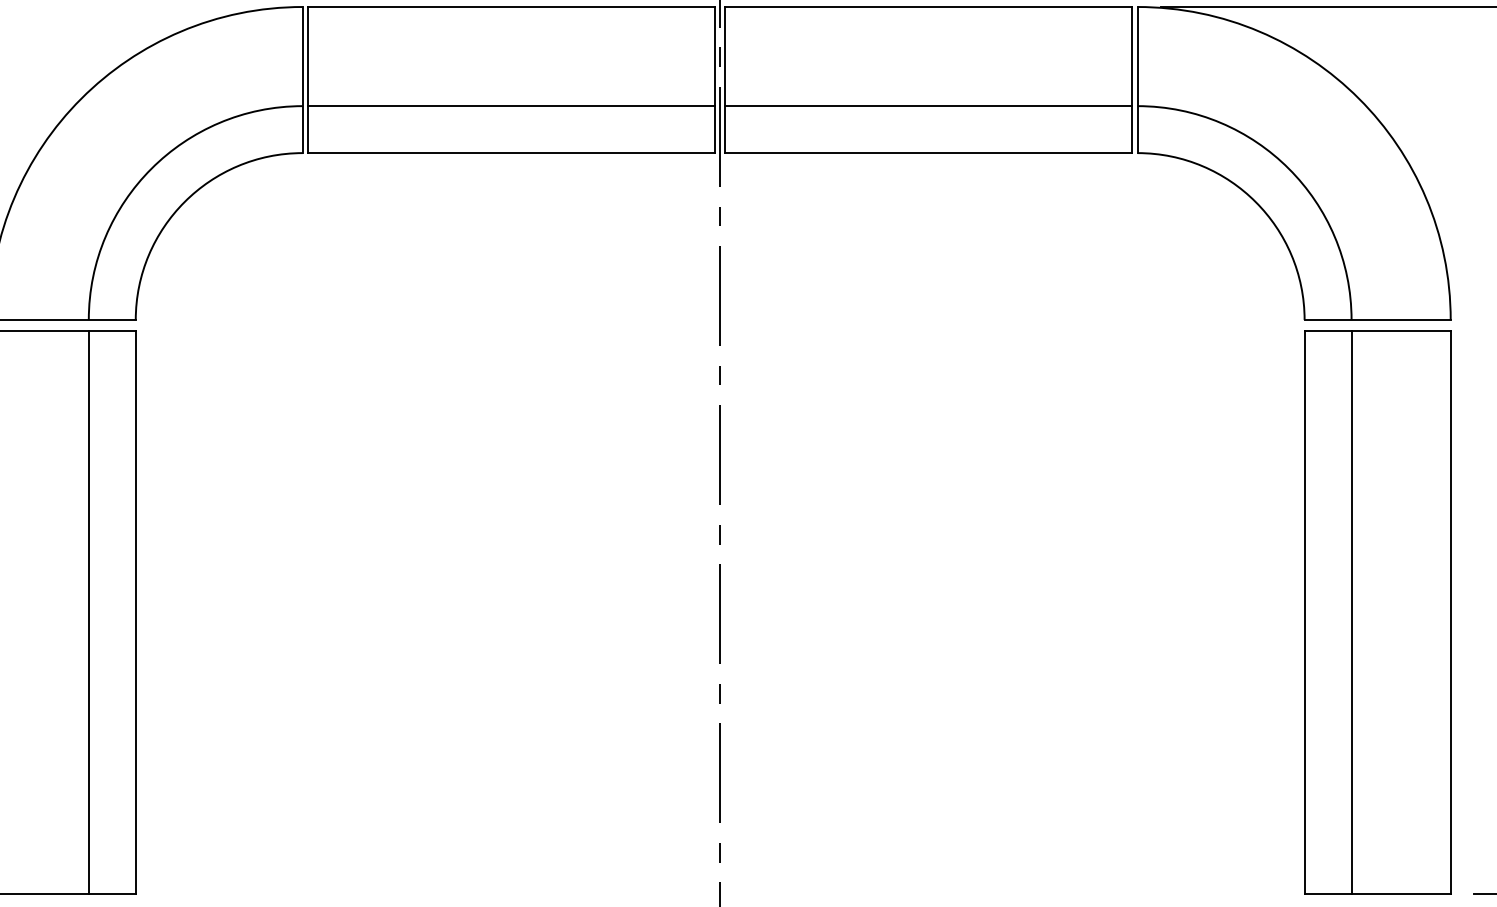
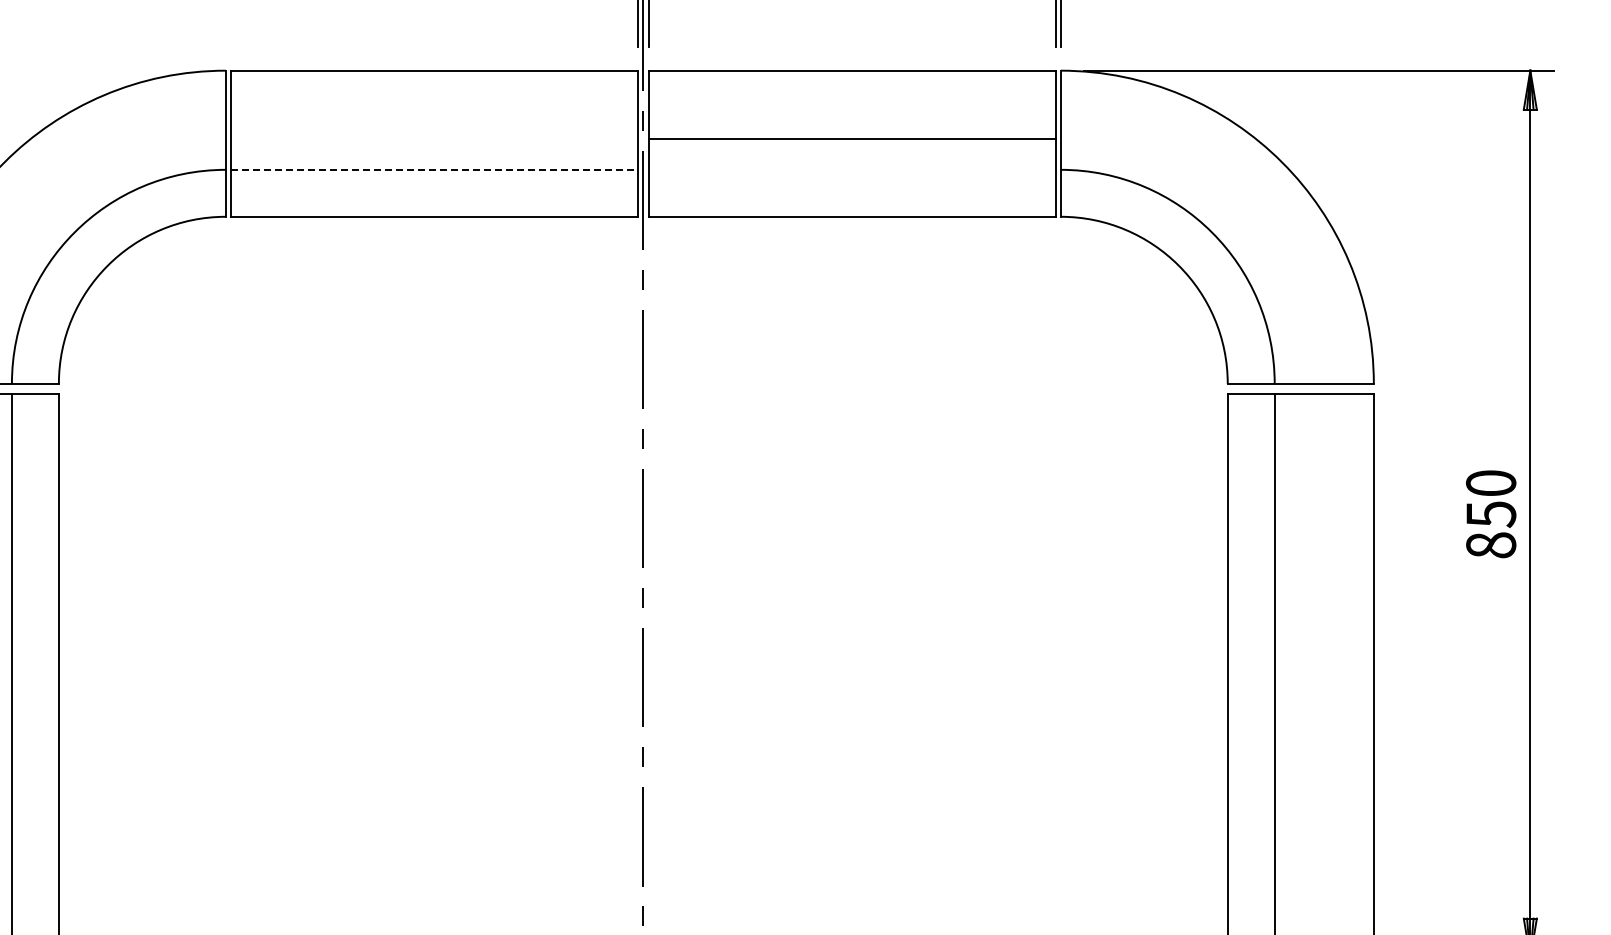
line: (511, 105) -> (434, 169), solid -> dashed
line: (928, 105) -> (851, 138), moved

